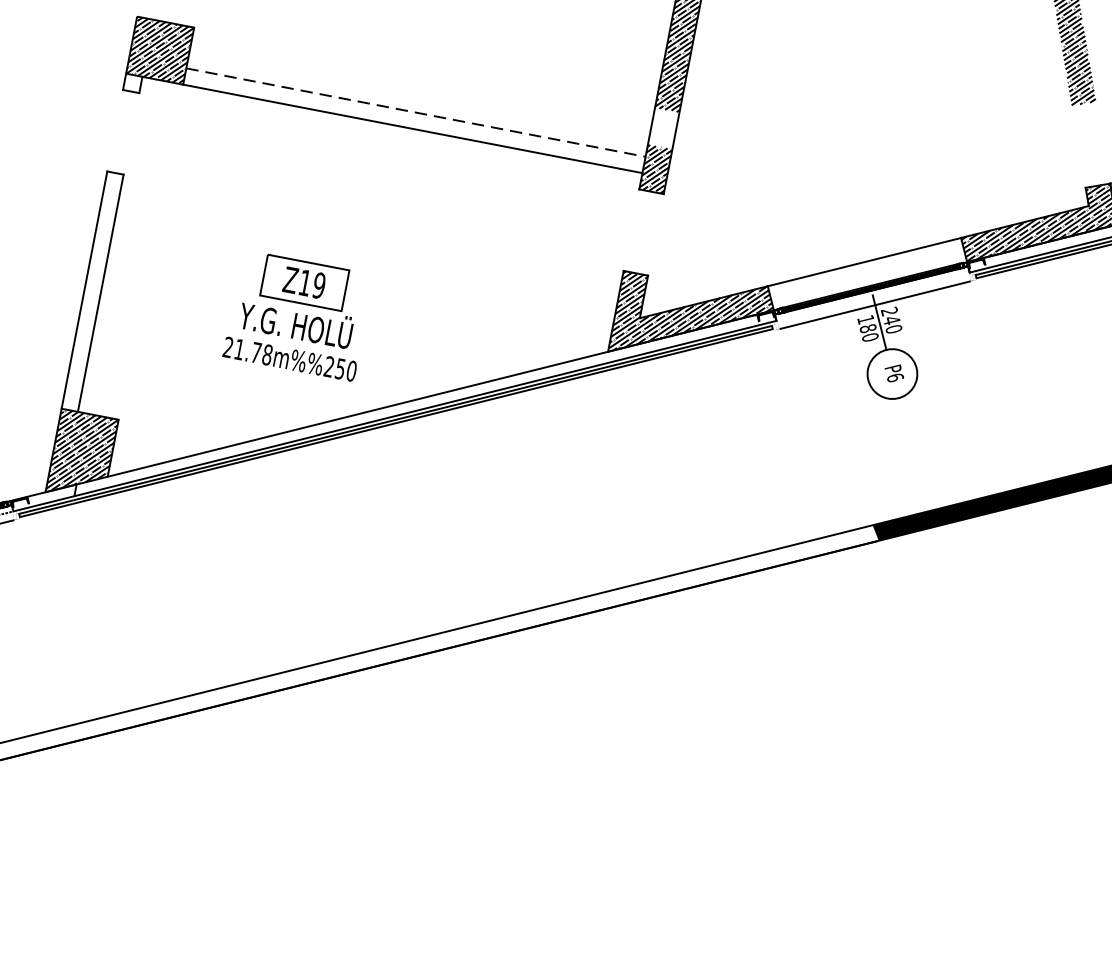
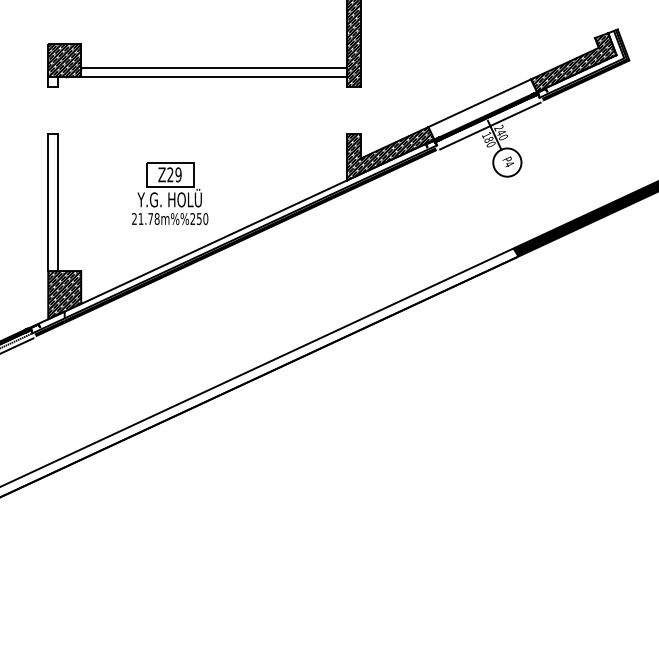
line: (415, 113) -> (213, 68), dashed -> solid
hatch: (663, 127) -> (353, 49), added
text: (305, 282) -> (170, 174), Z19 -> Z29
text: (895, 378) -> (509, 164), P6 -> P4

